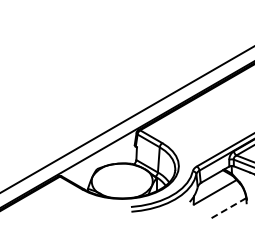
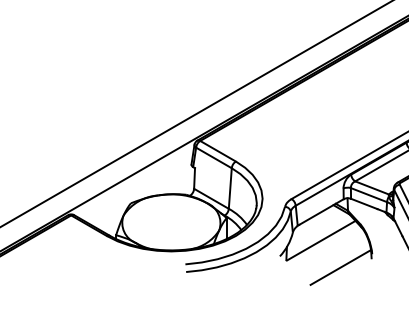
line: (227, 208) -> (340, 266), dashed -> solid

